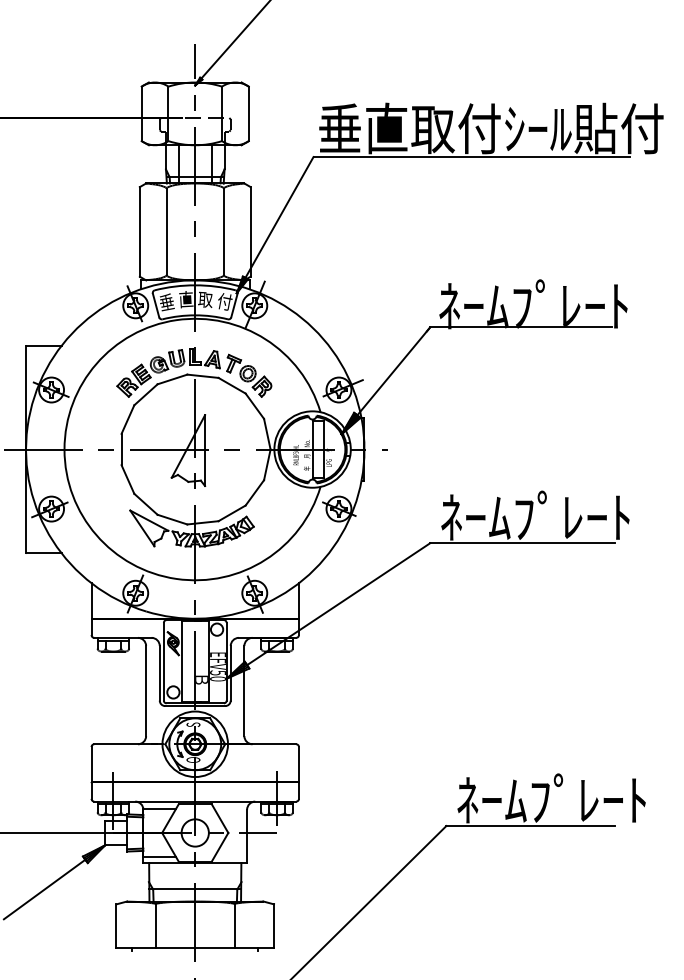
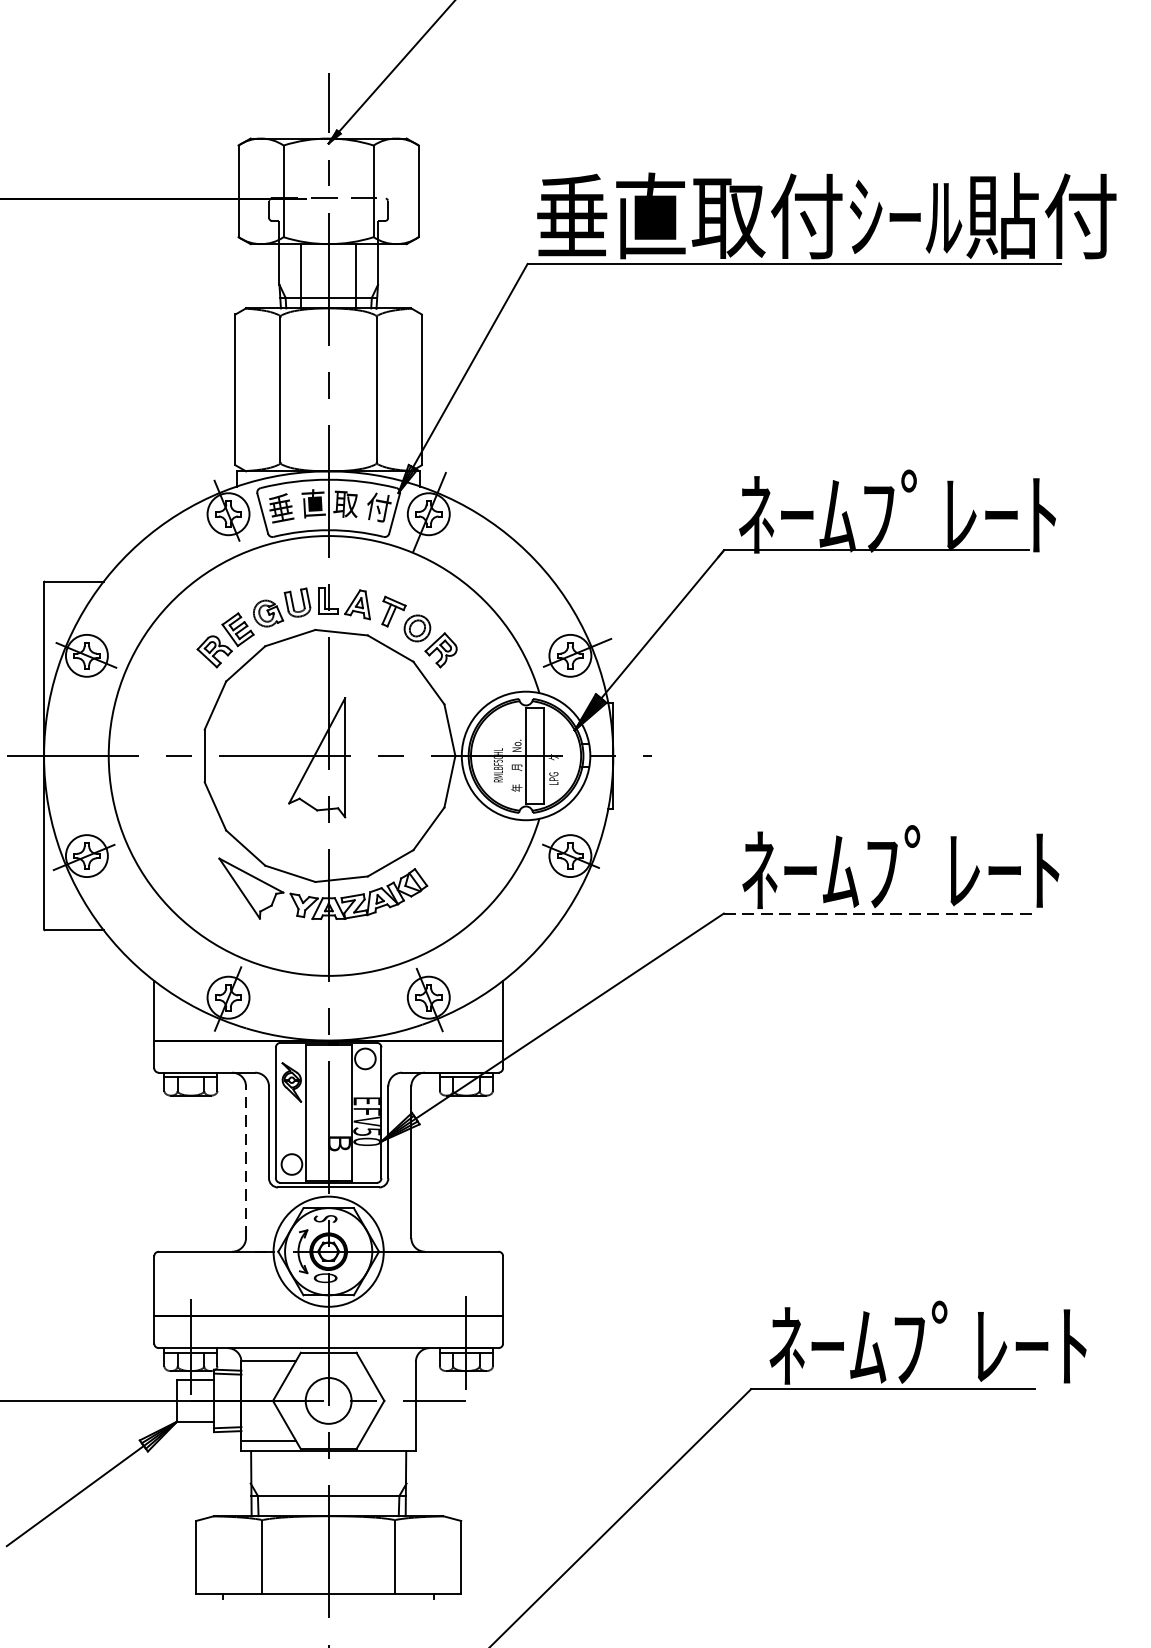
line: (523, 543) -> (880, 913), solid -> dashed
line: (146, 690) -> (246, 1161), solid -> dashed

